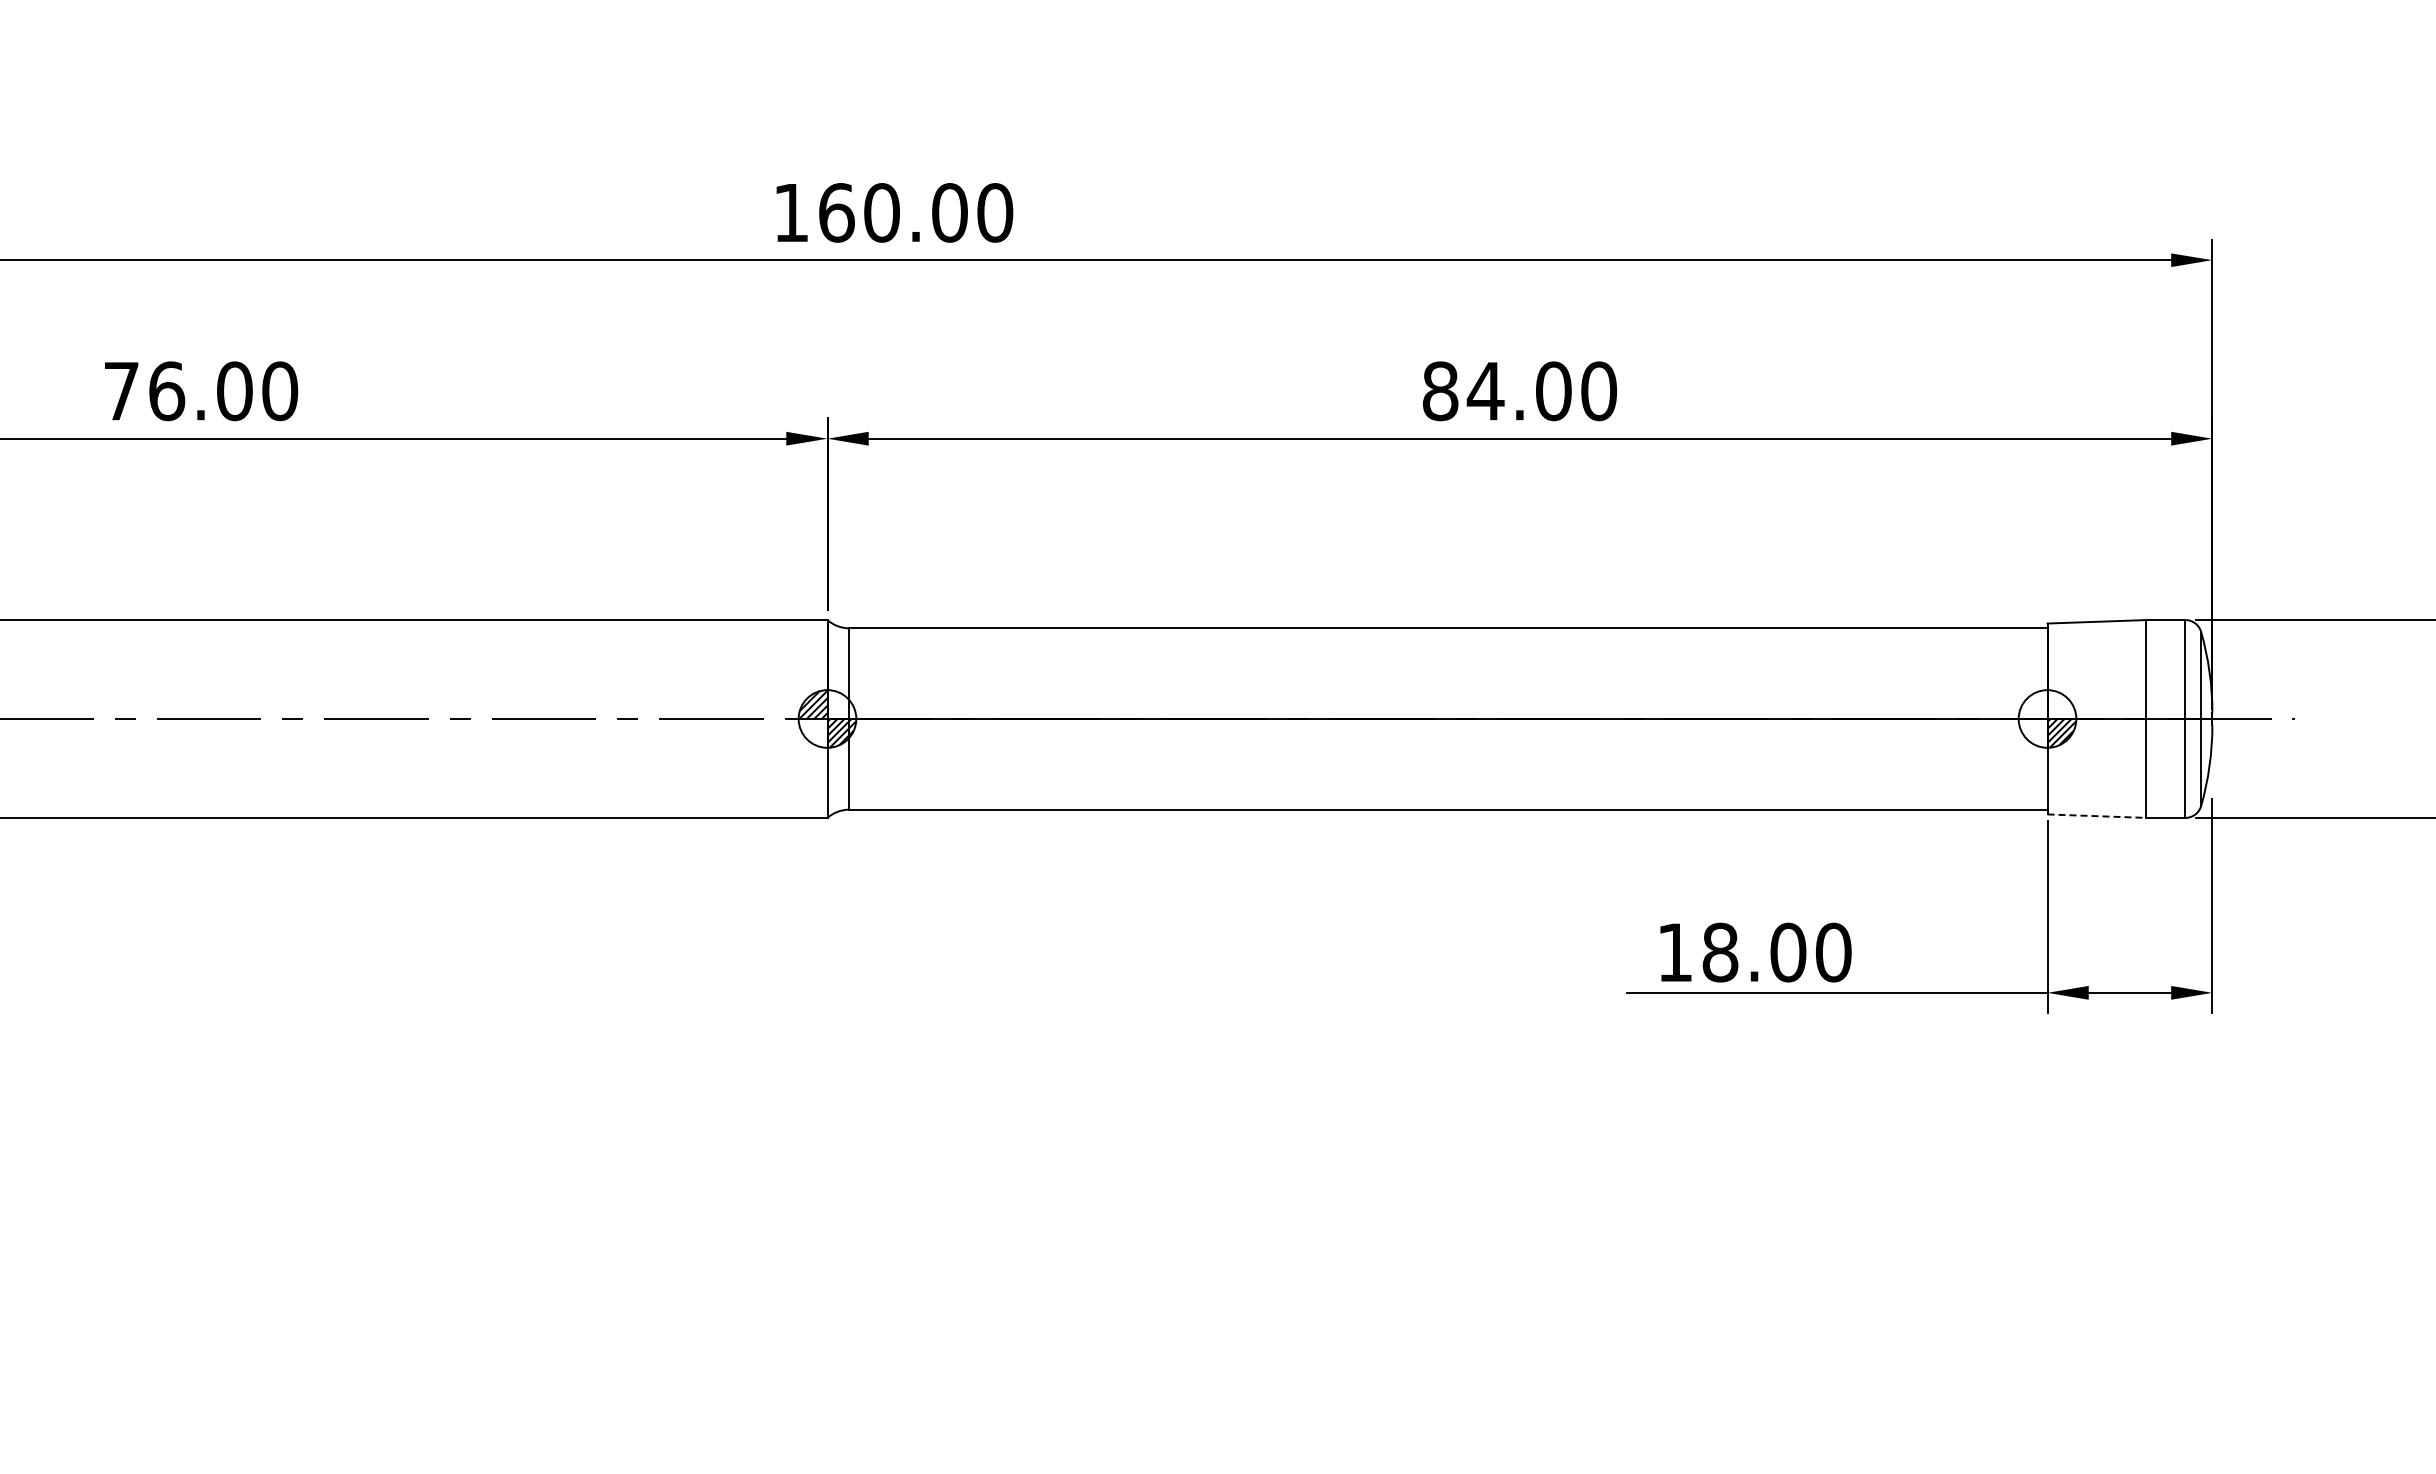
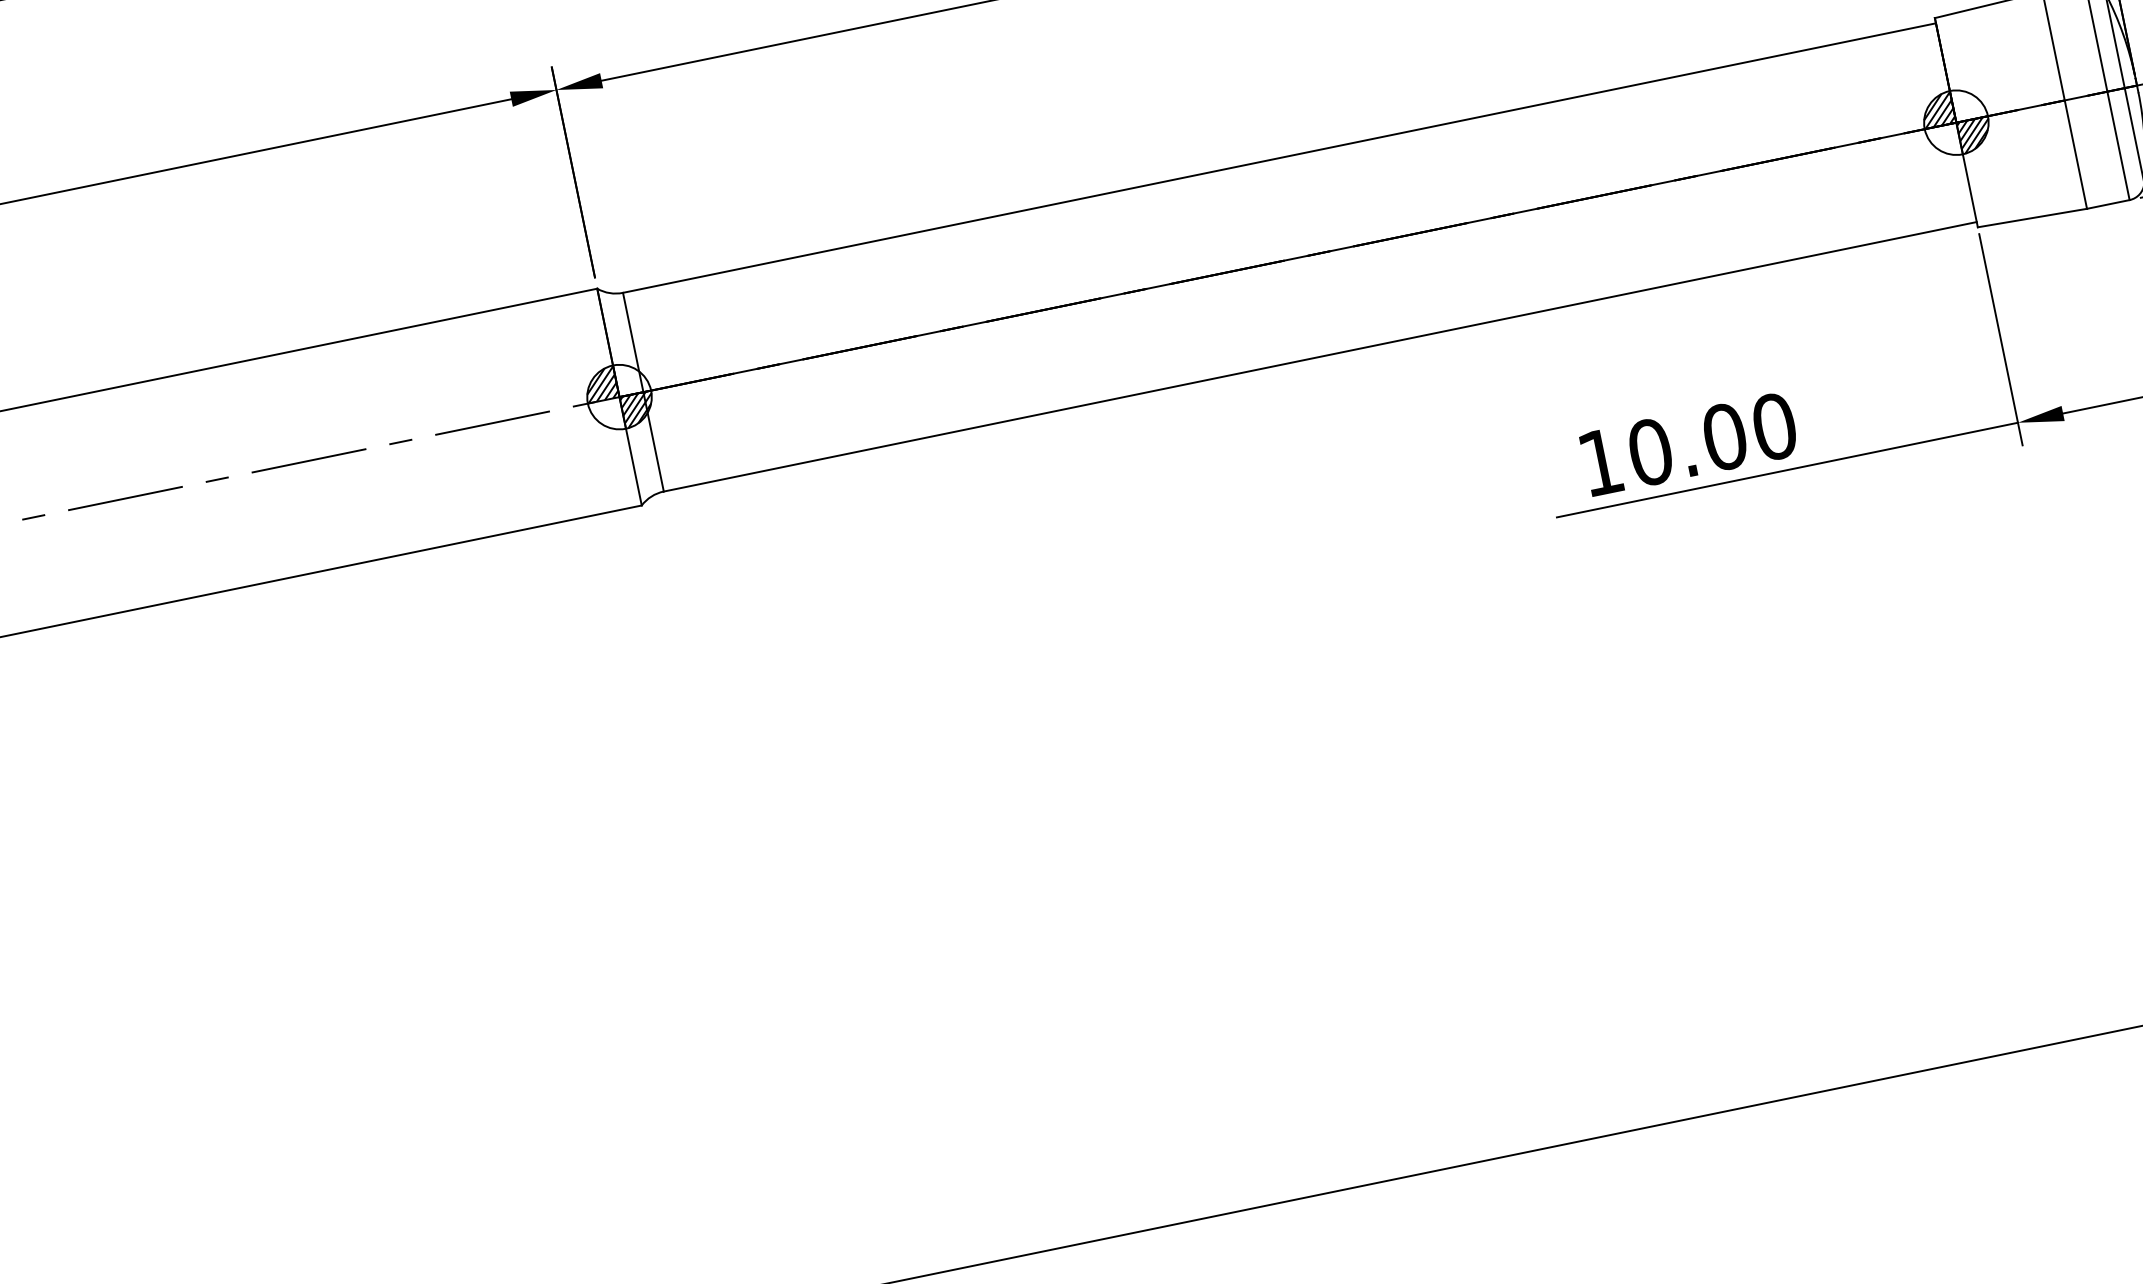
hatch: (2033, 704) -> (1937, 109), added
line: (2097, 816) -> (2033, 218), dashed -> solid
text: (1720, 952) -> (1650, 452), 18.00 -> 10.00

